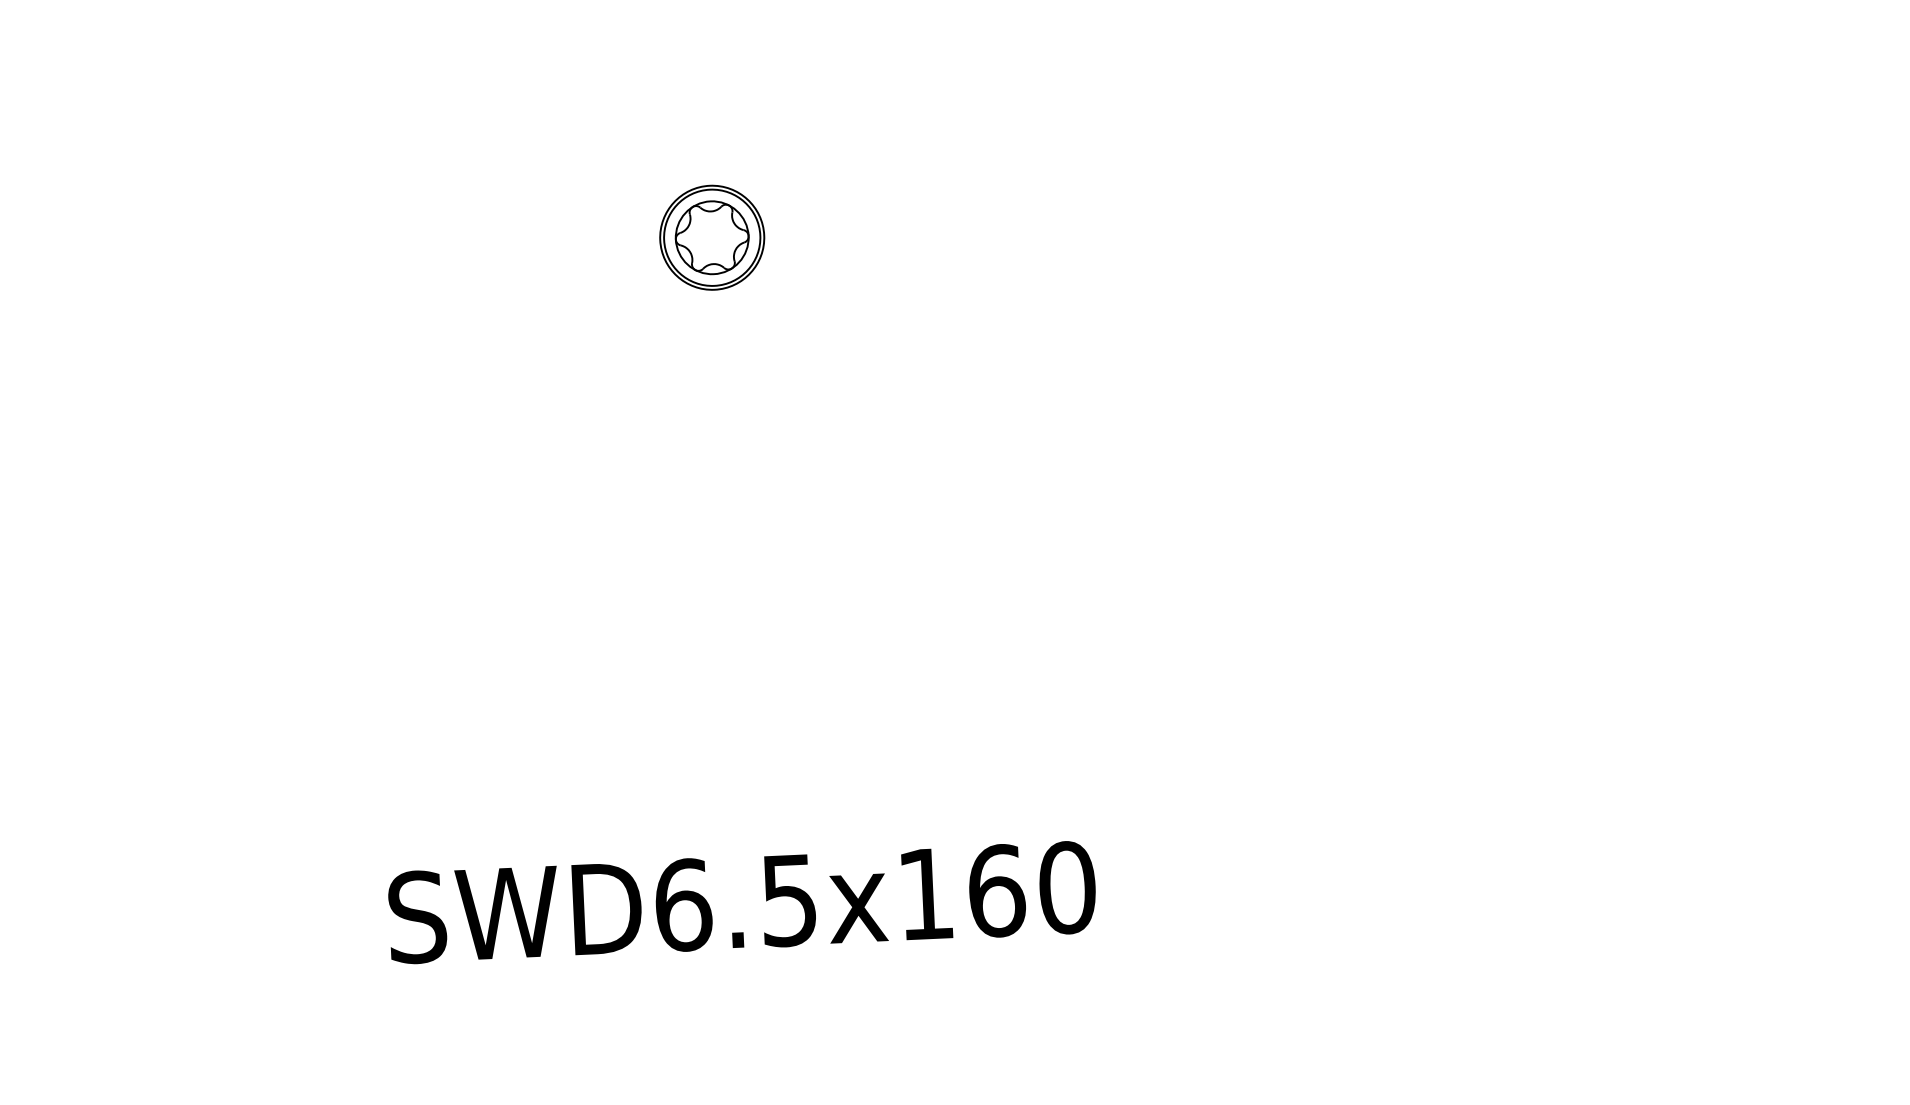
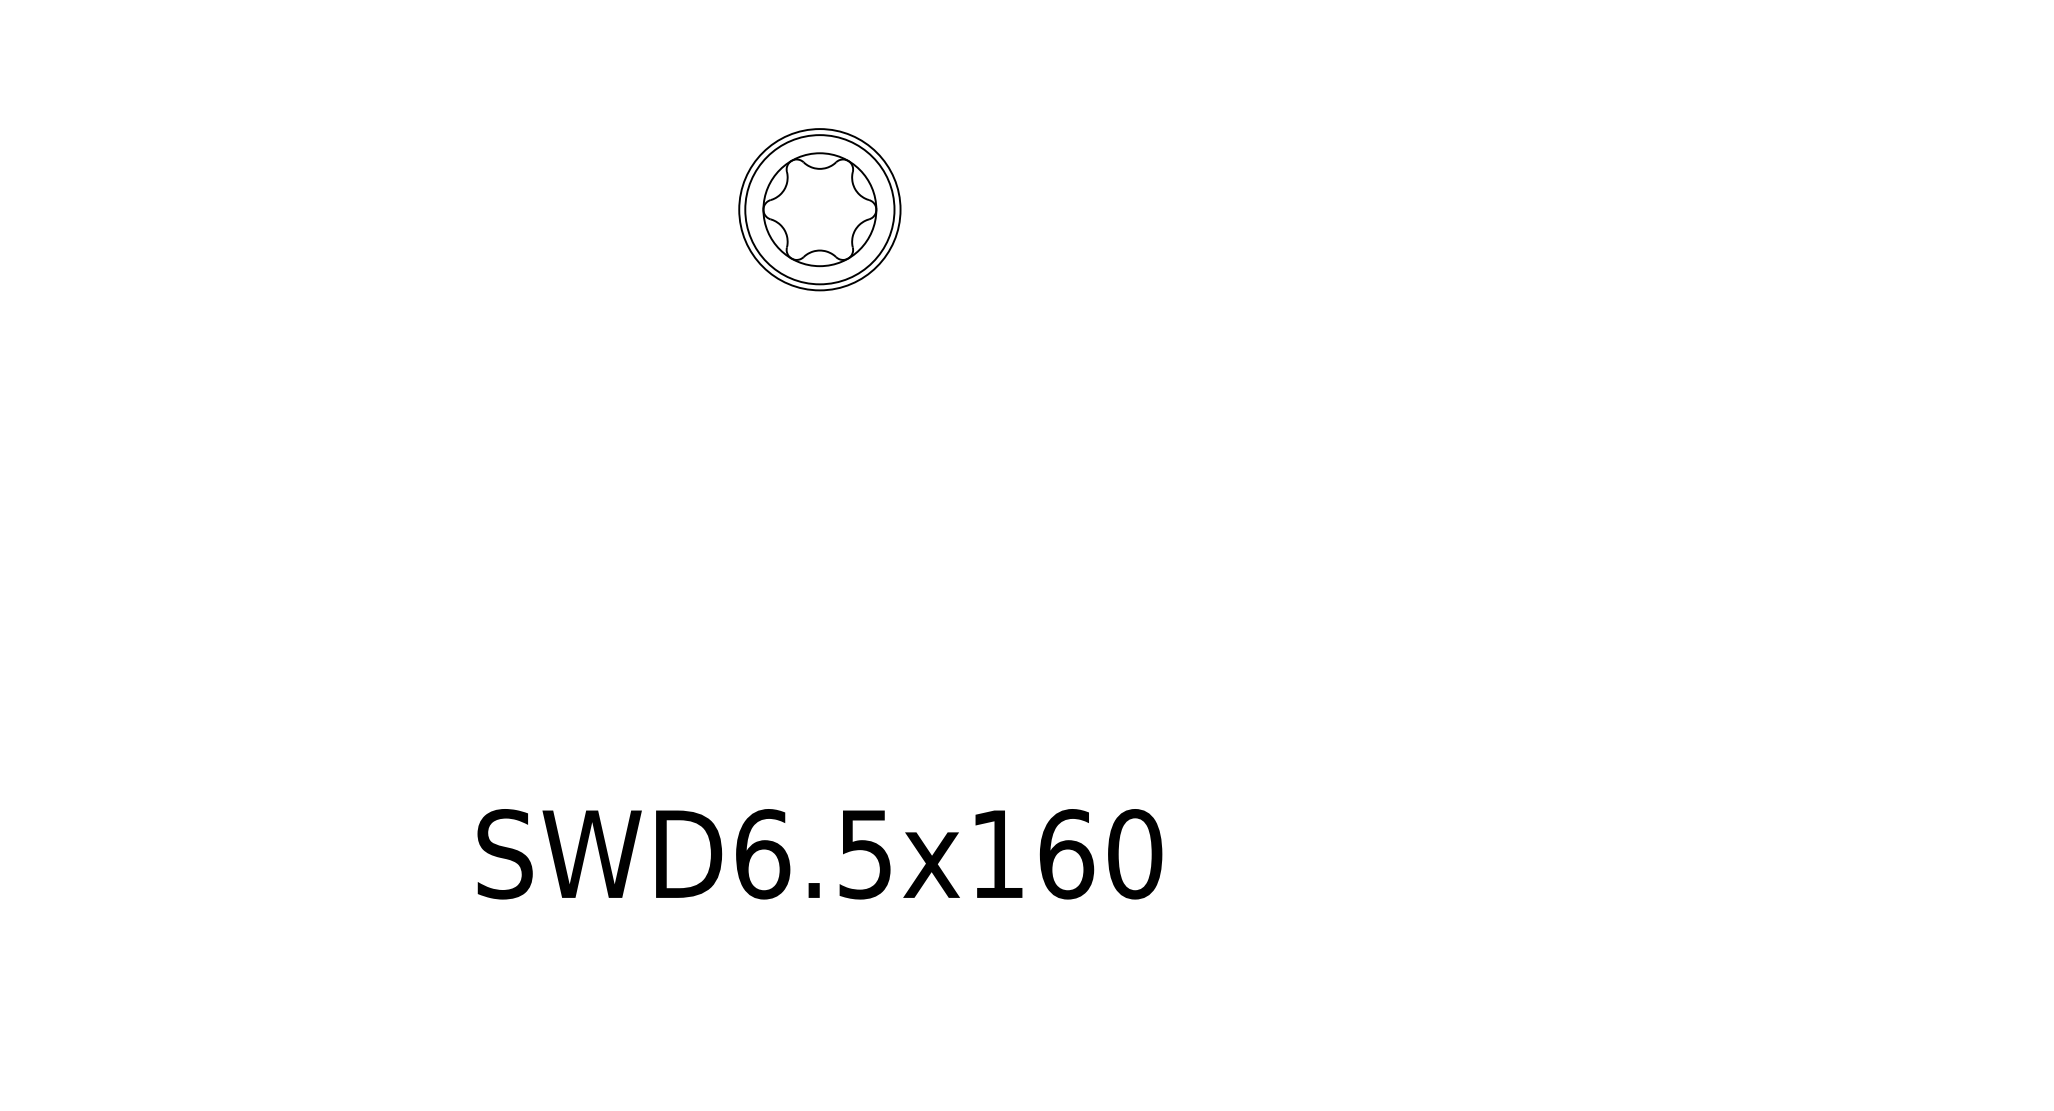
part: (711, 237) -> (819, 209), size x1.6

